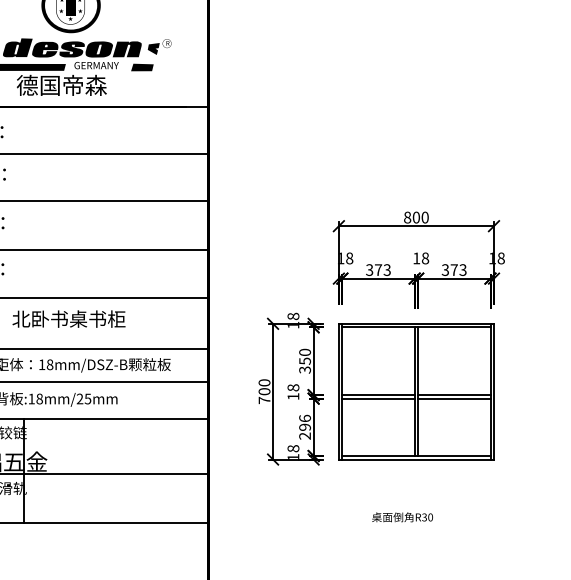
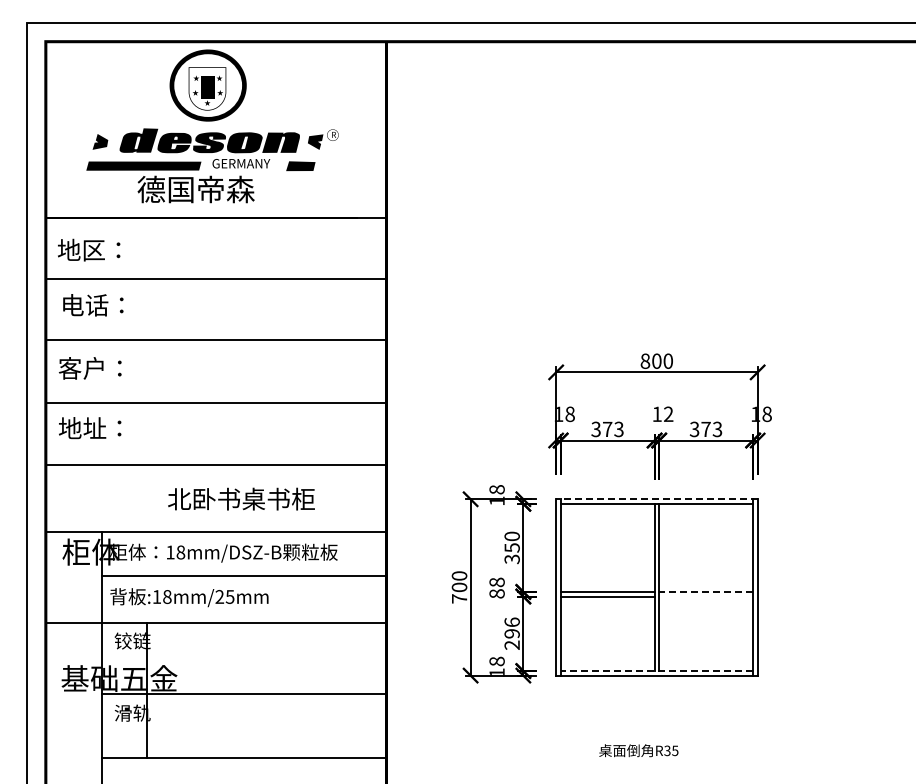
text: (425, 258) -> (668, 414), 18 -> 12
text: (69, 318) -> (241, 498), moved
line: (416, 324) -> (656, 499), solid -> dashed
line: (454, 394) -> (706, 591), solid -> dashed
text: (292, 396) -> (496, 593), 18 -> 88
line: (454, 398) -> (706, 596), removed
line: (416, 456) -> (656, 671), solid -> dashed
text: (430, 517) -> (675, 750), R30 -> R35

